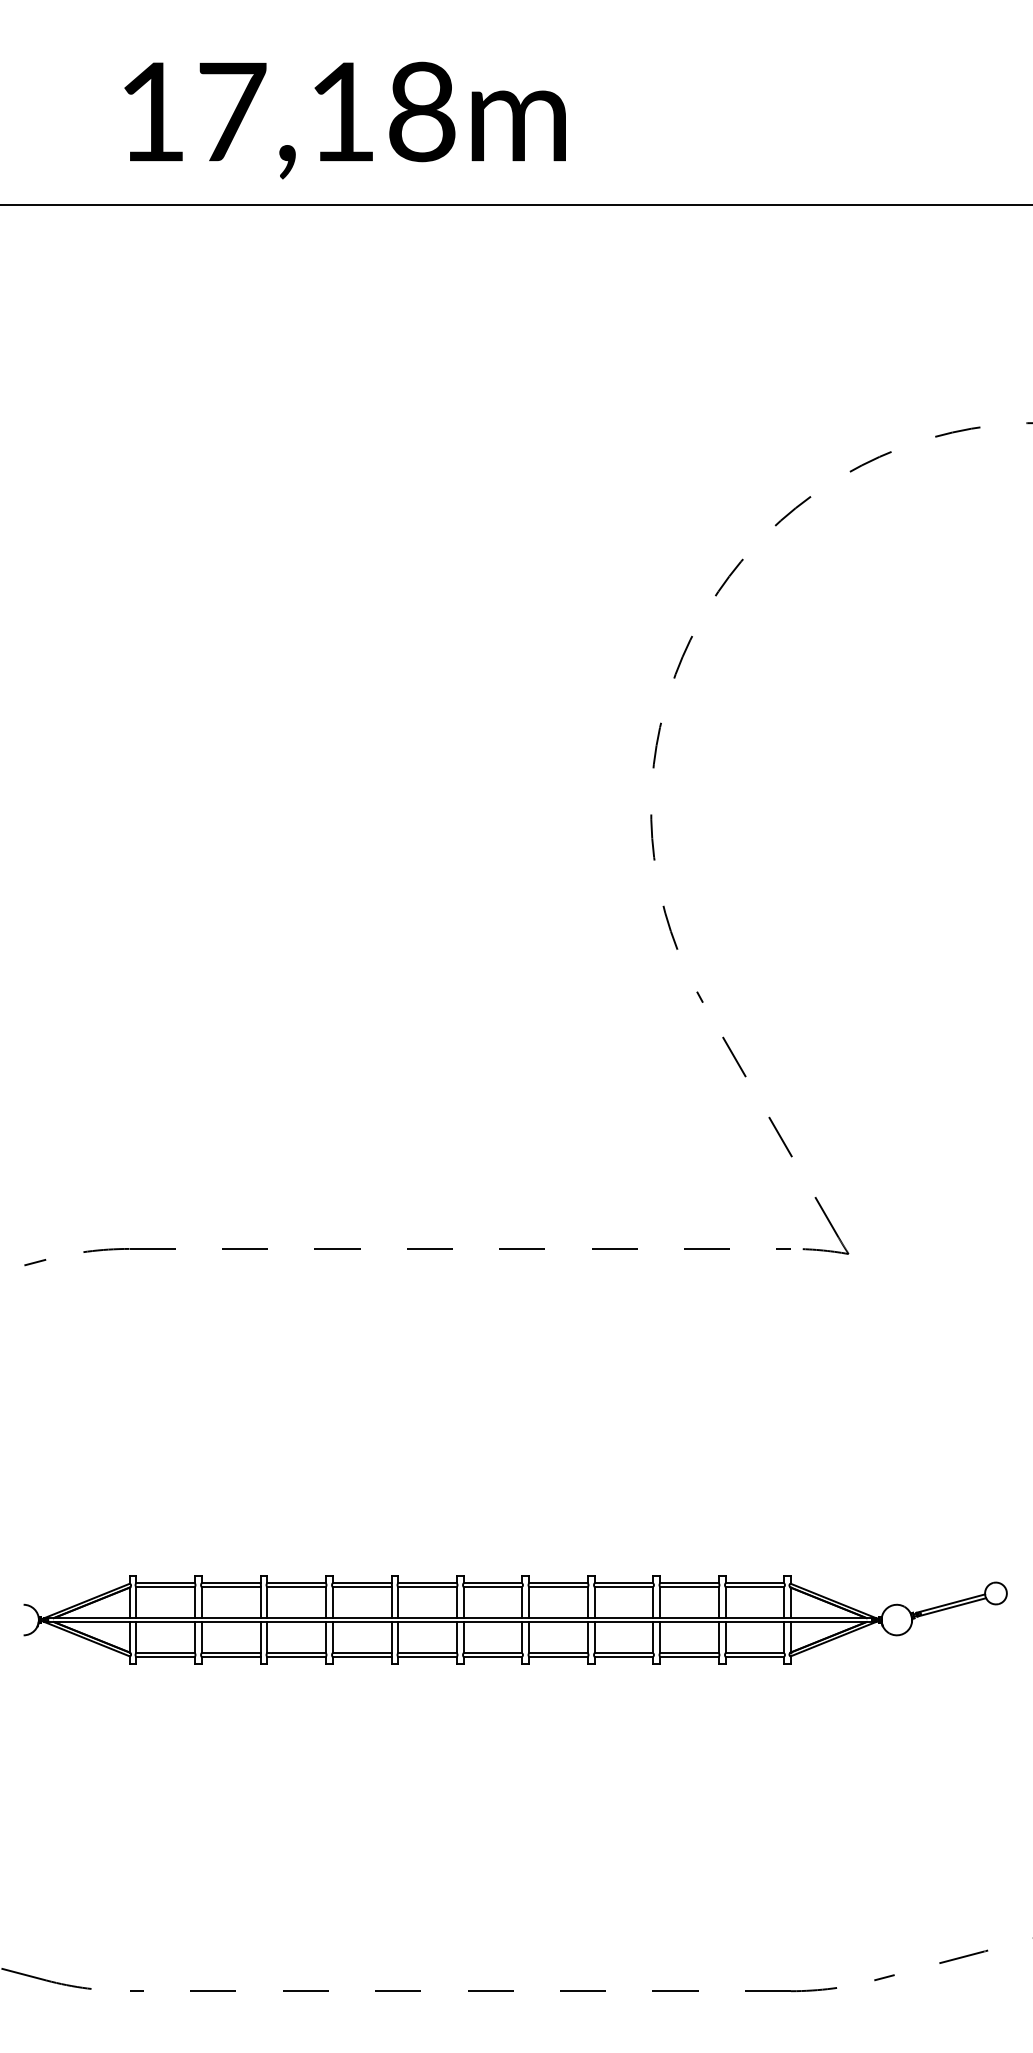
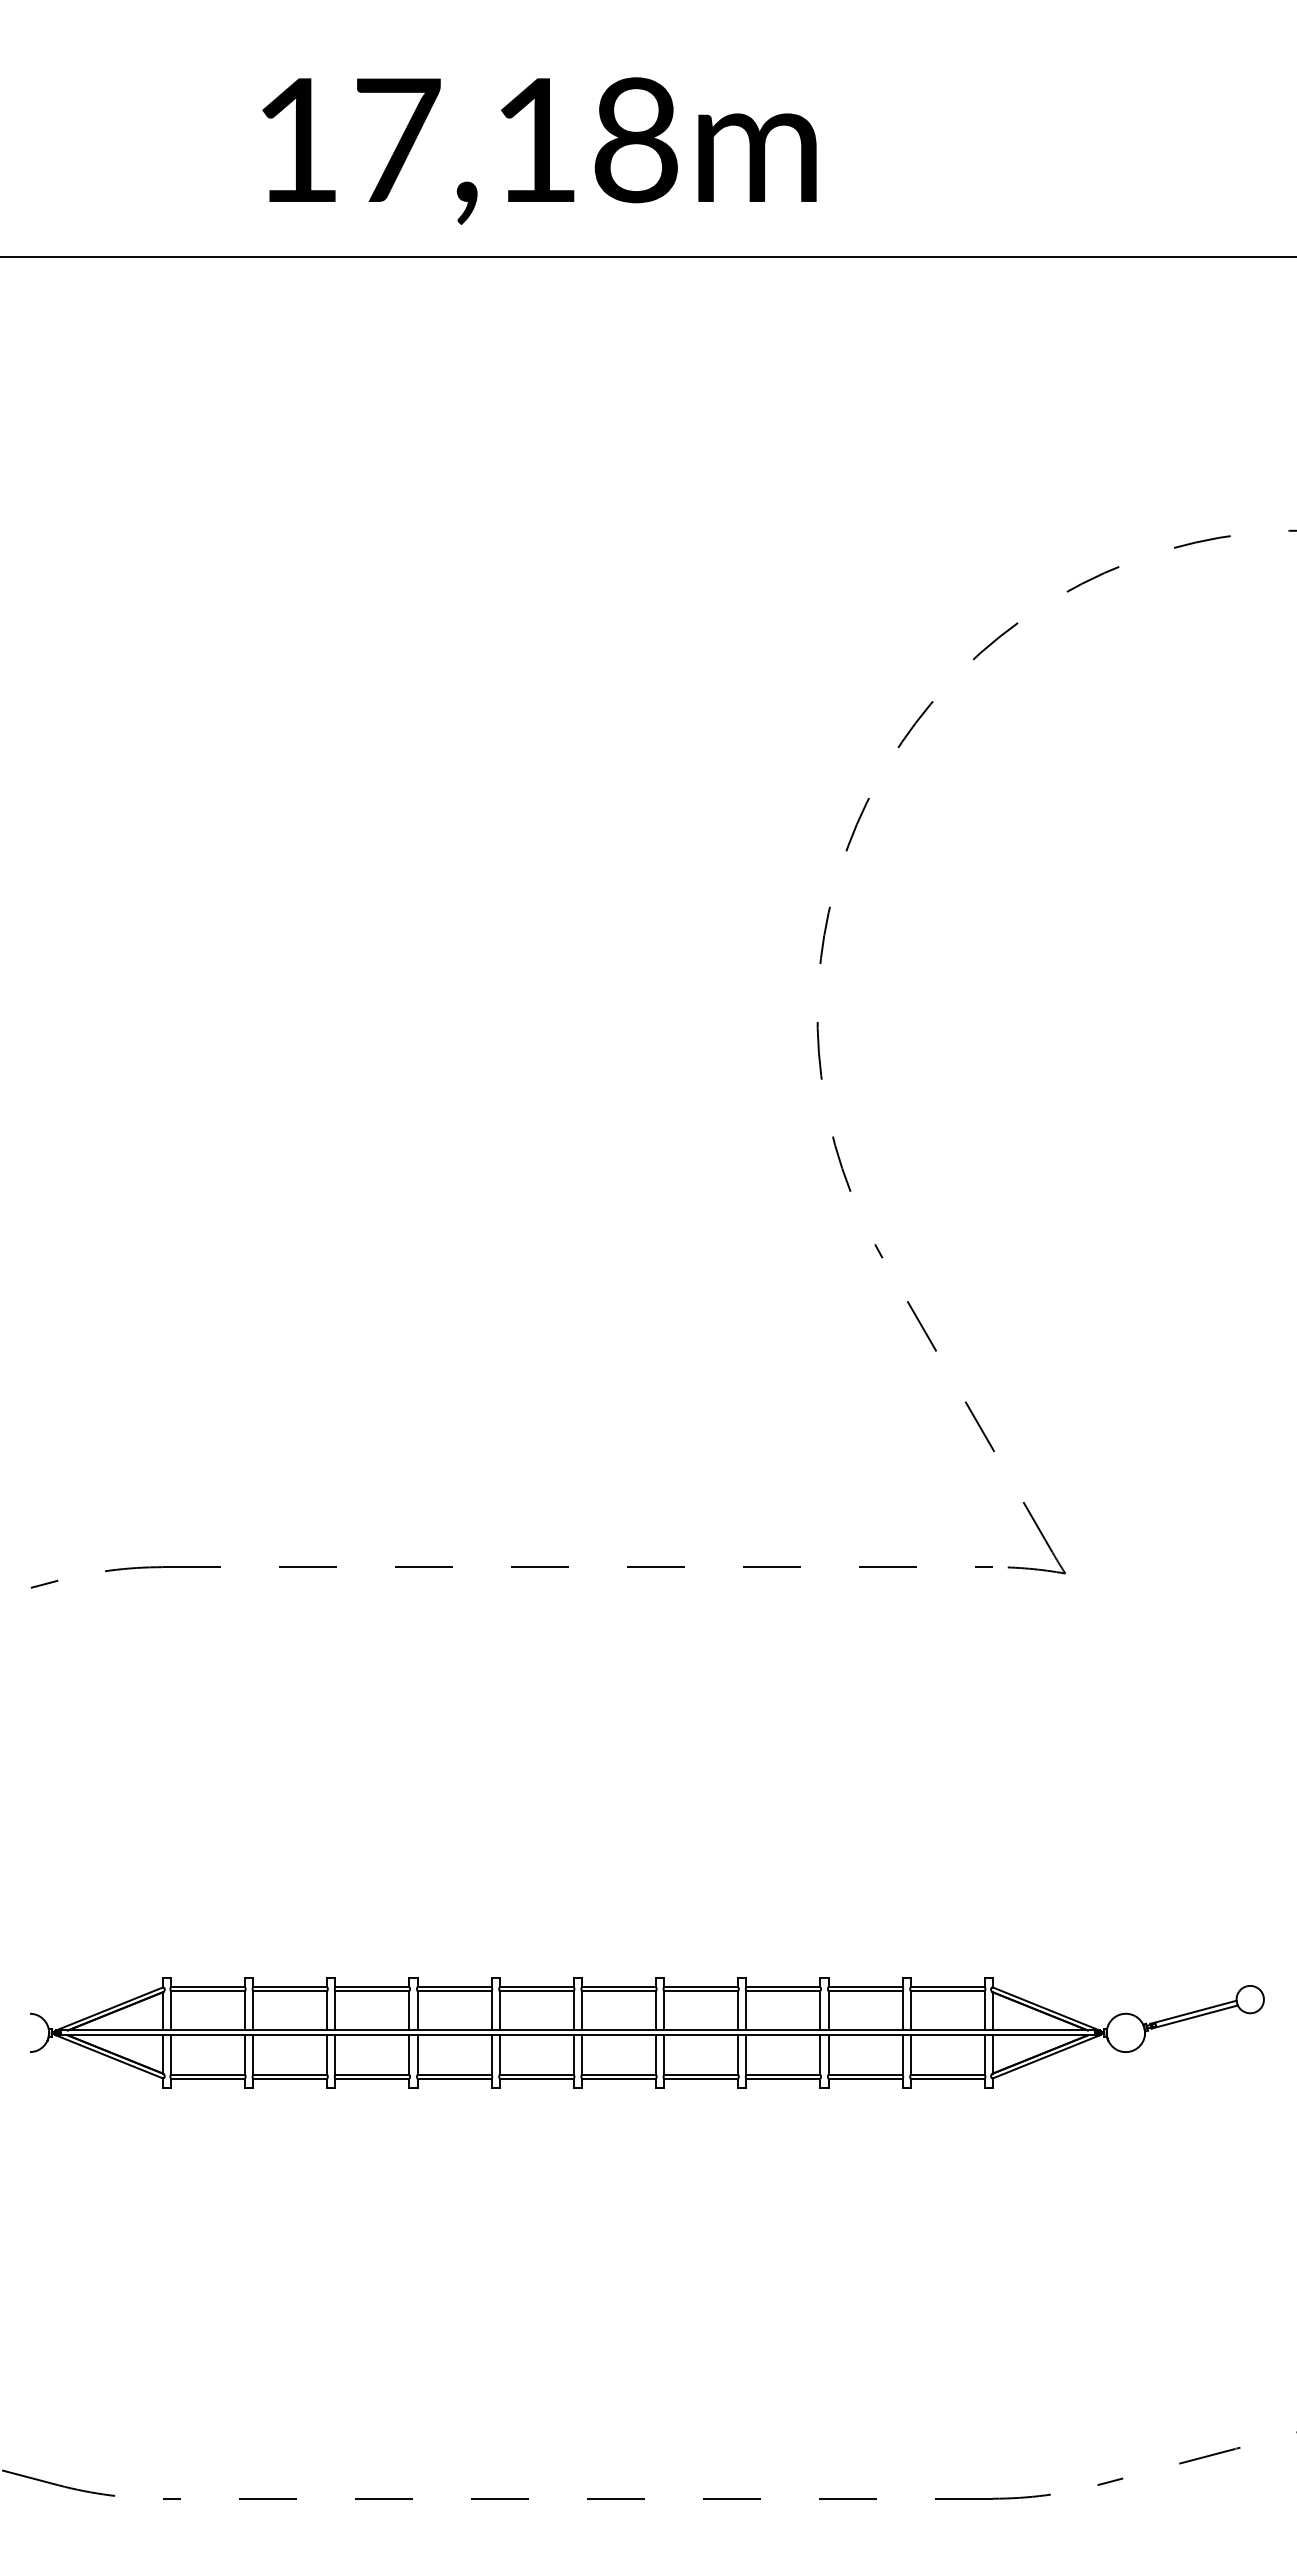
text: (345, 120) -> (539, 150), moved

